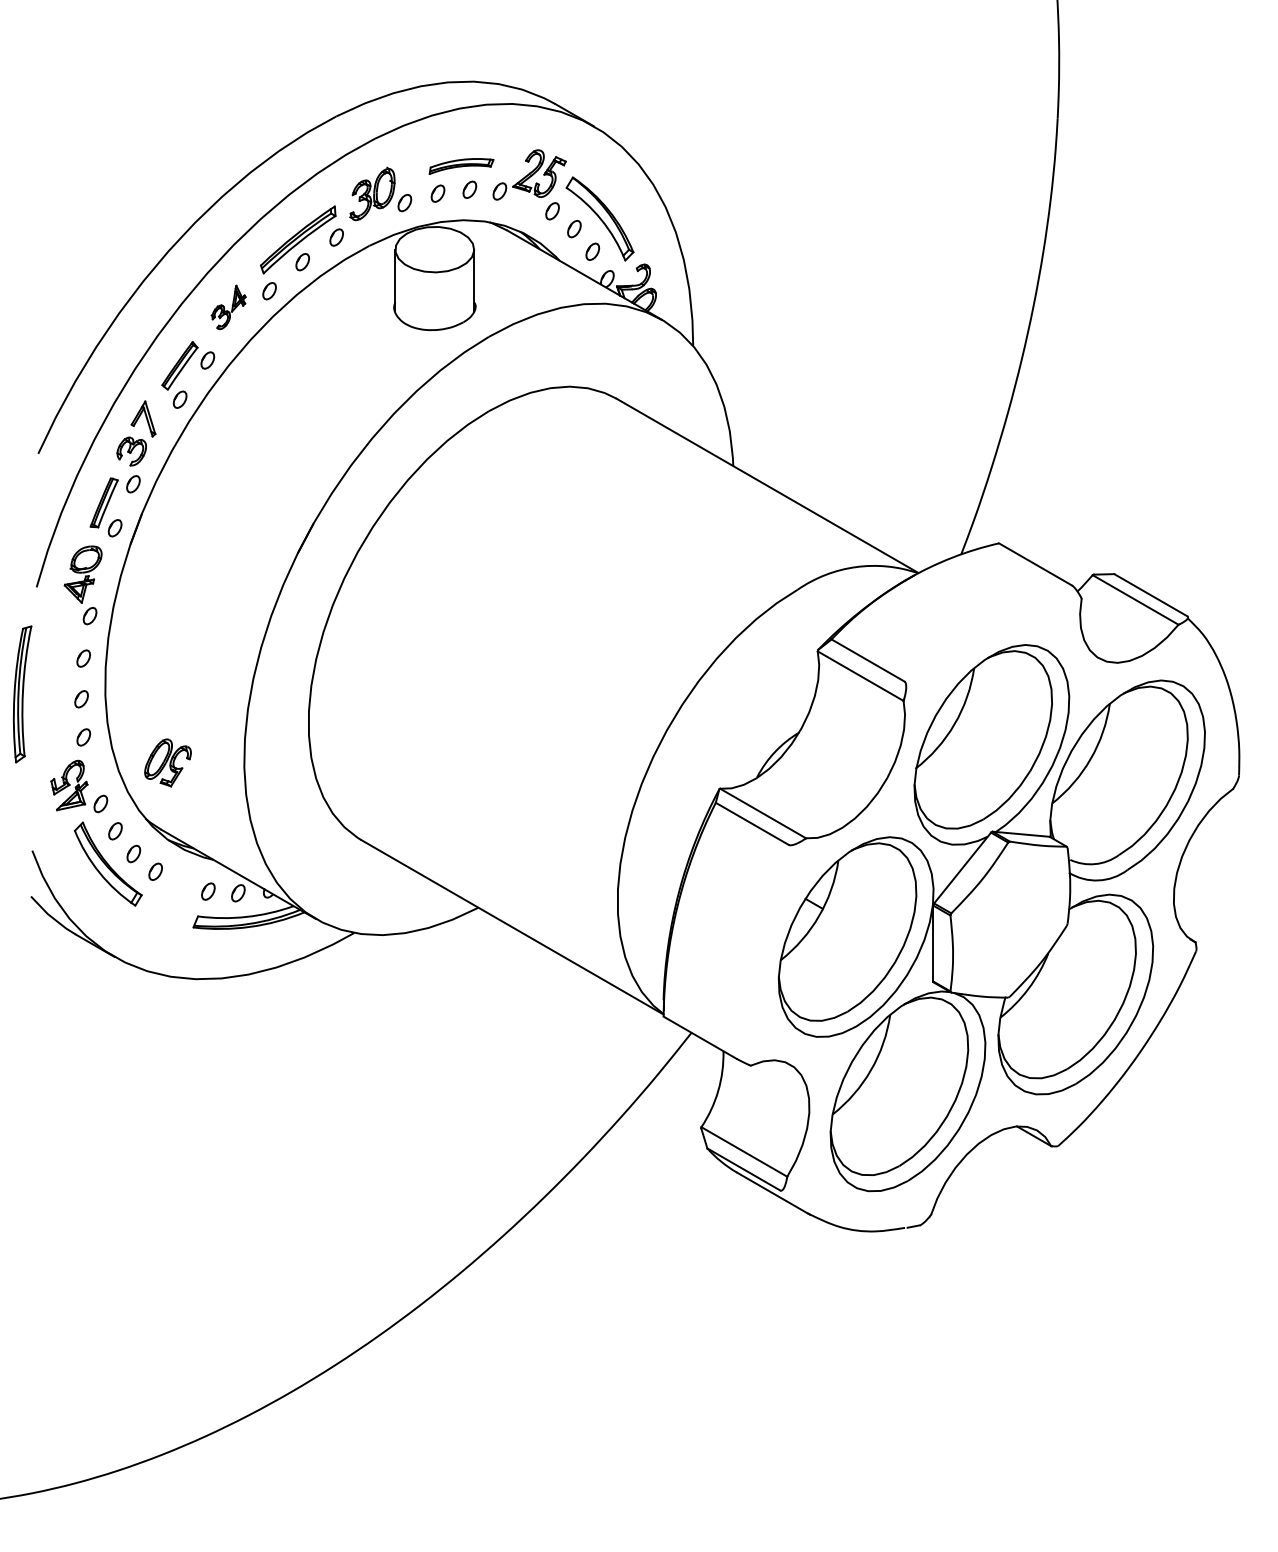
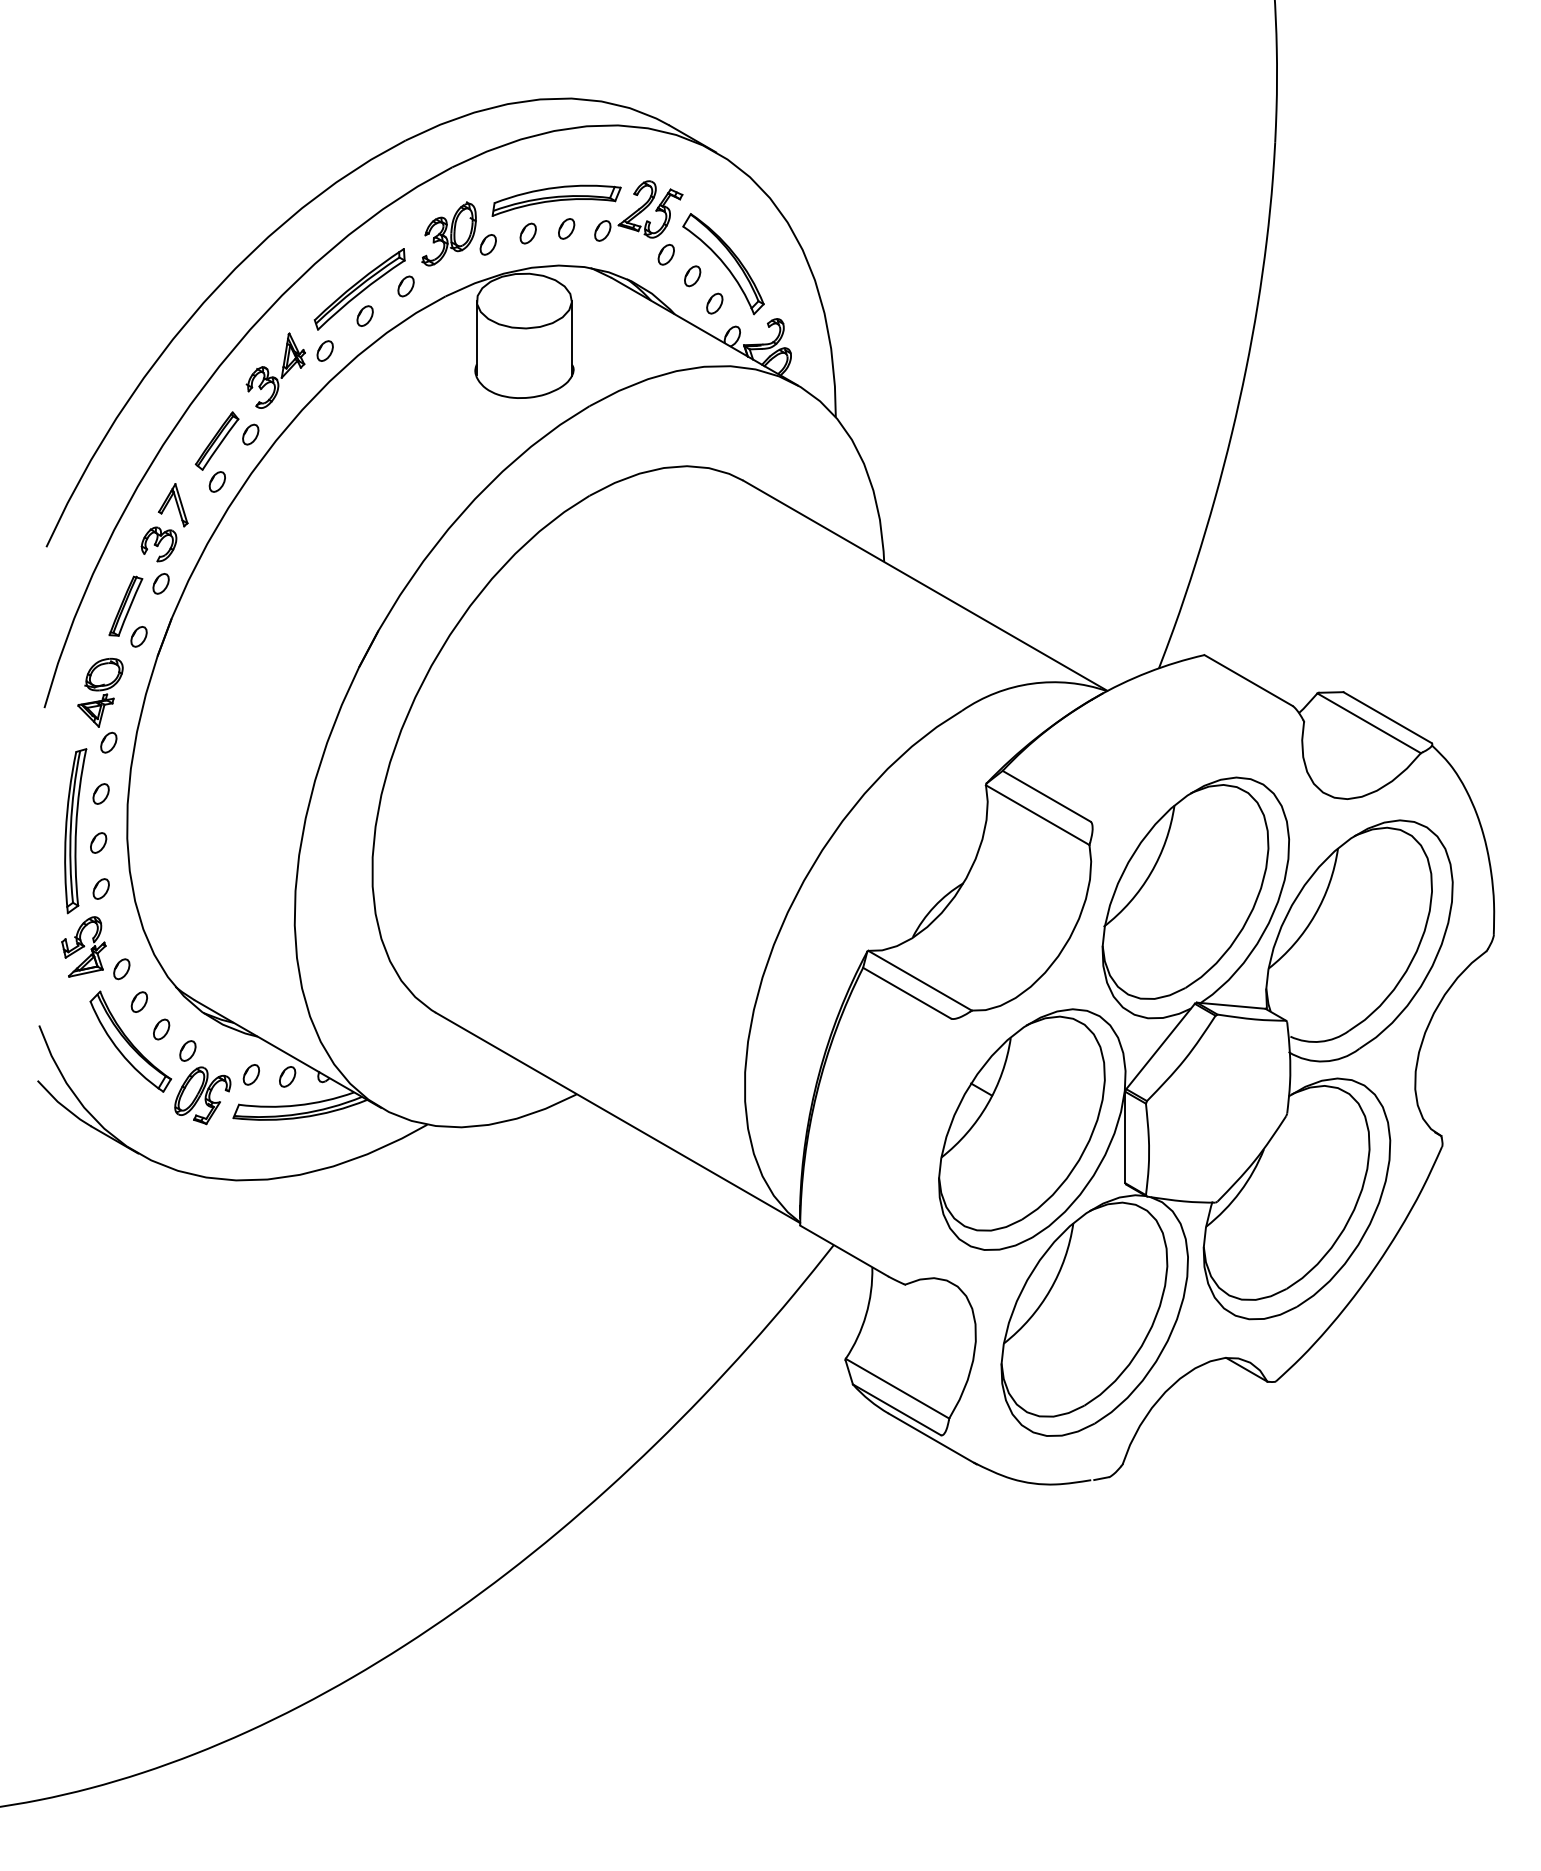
part: (461, 166) -> (556, 200), size x1.67
part: (228, 307) -> (275, 370), size x1.43
part: (22, 694) -> (75, 831), moved
part: (167, 762) -> (202, 1095), moved

